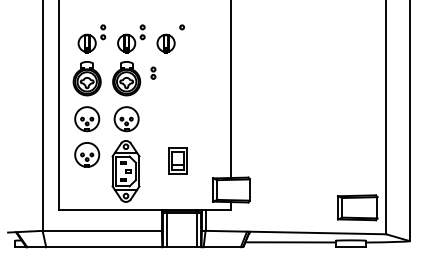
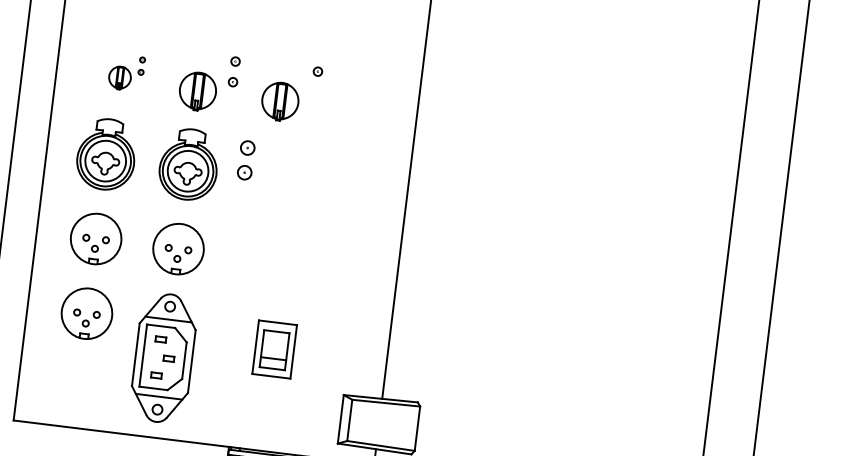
part: (91, 38) -> (125, 71), size x0.6
part: (153, 72) -> (246, 158), size x1.6

